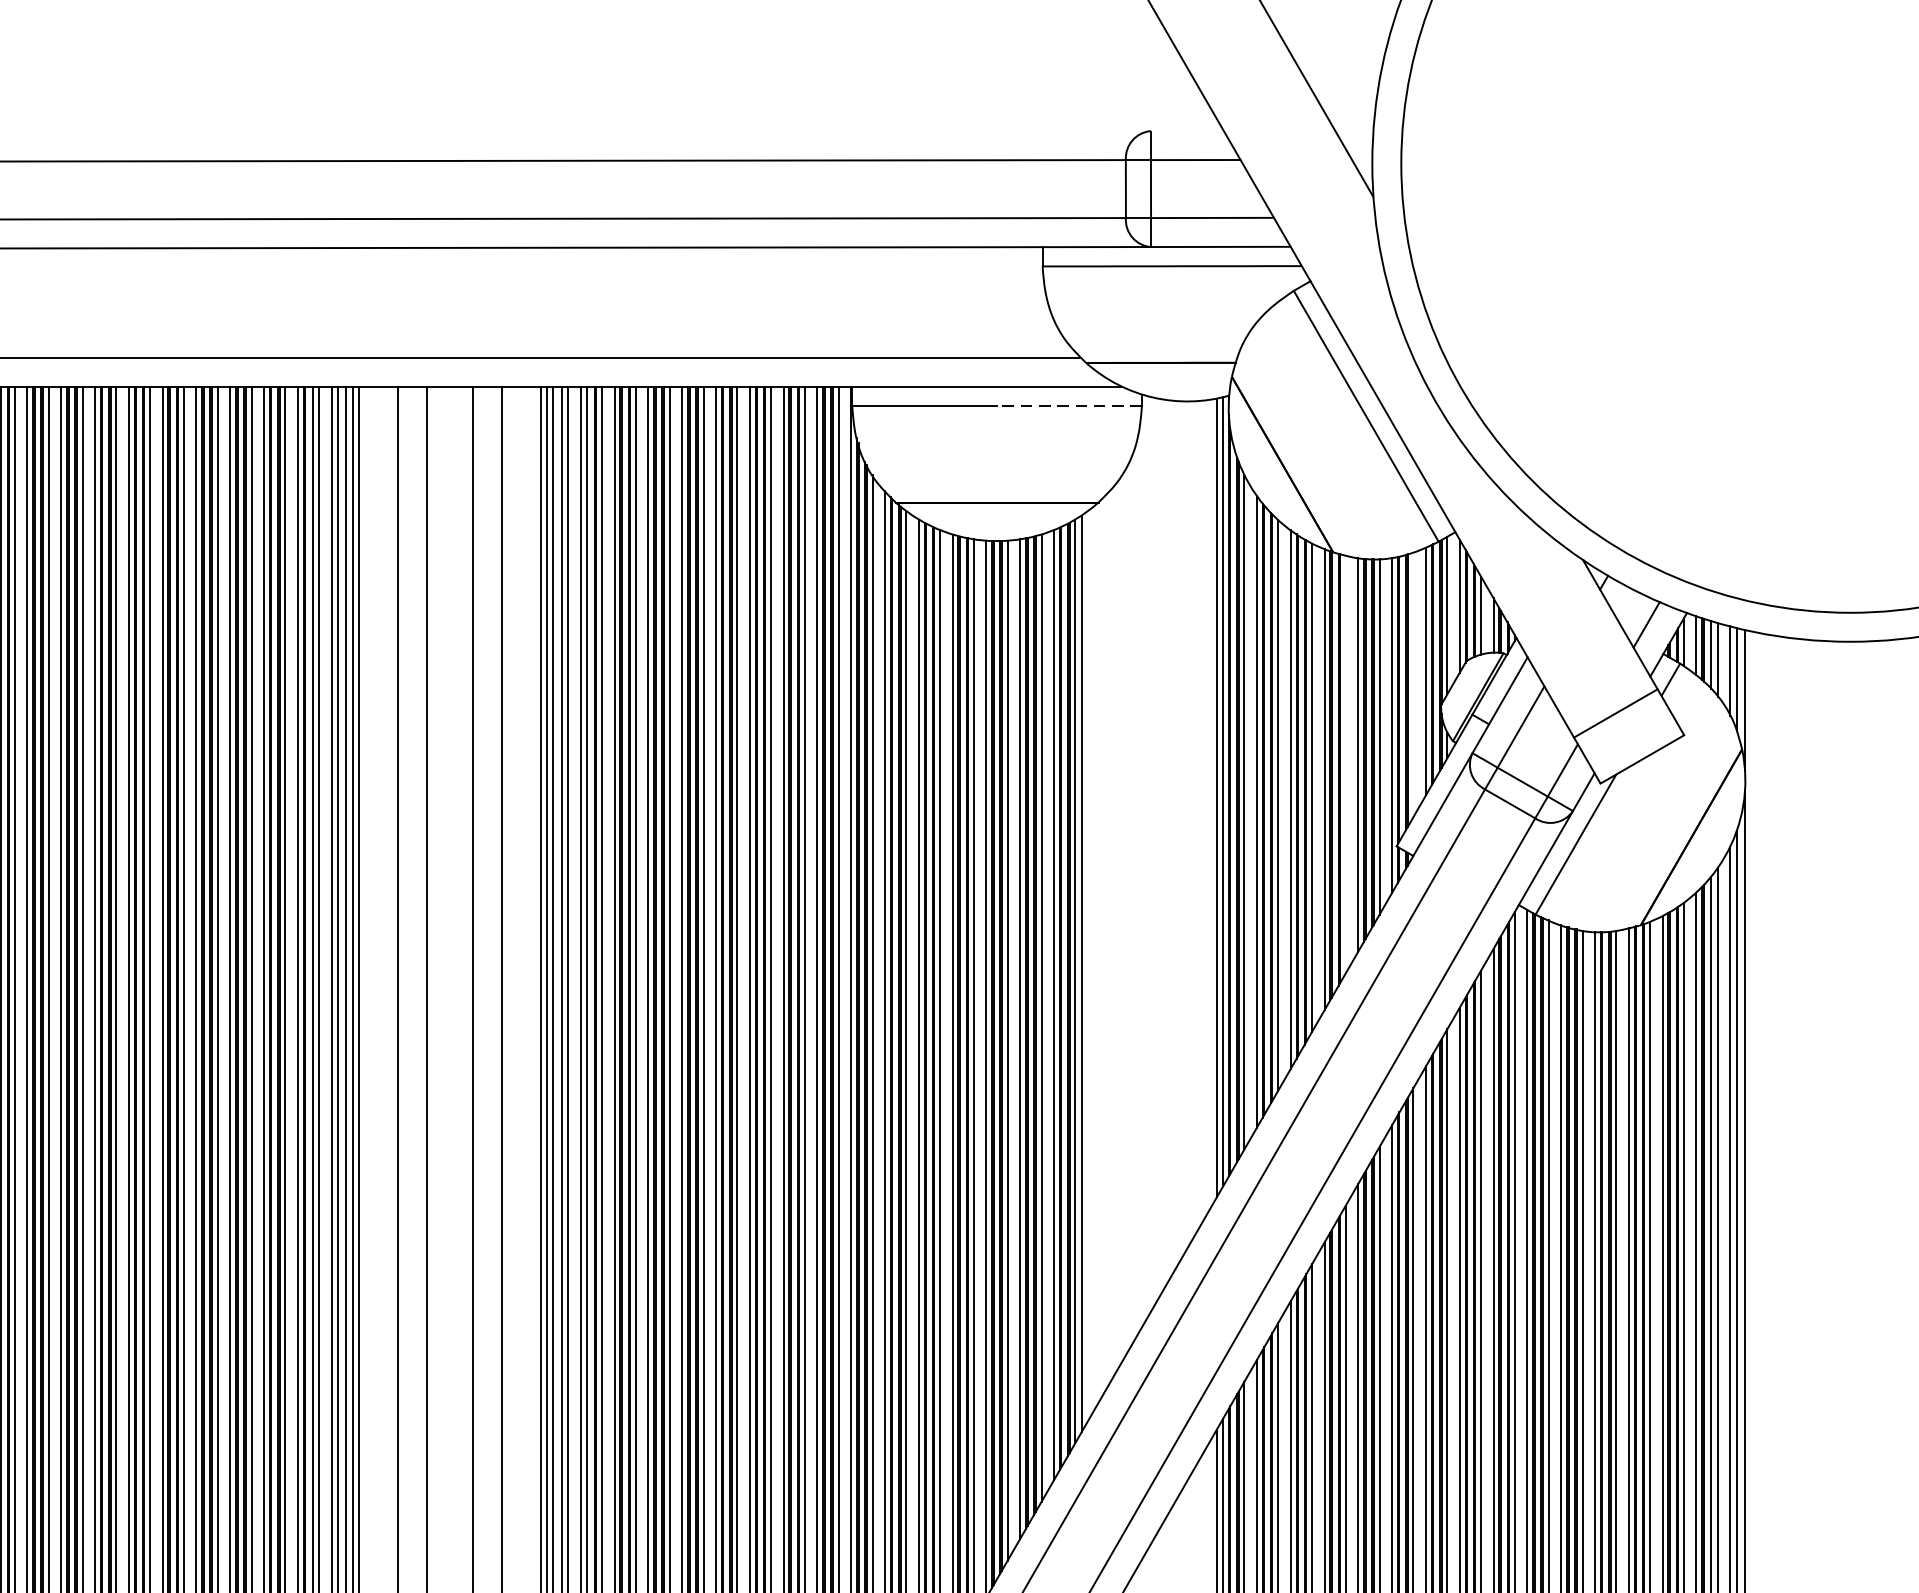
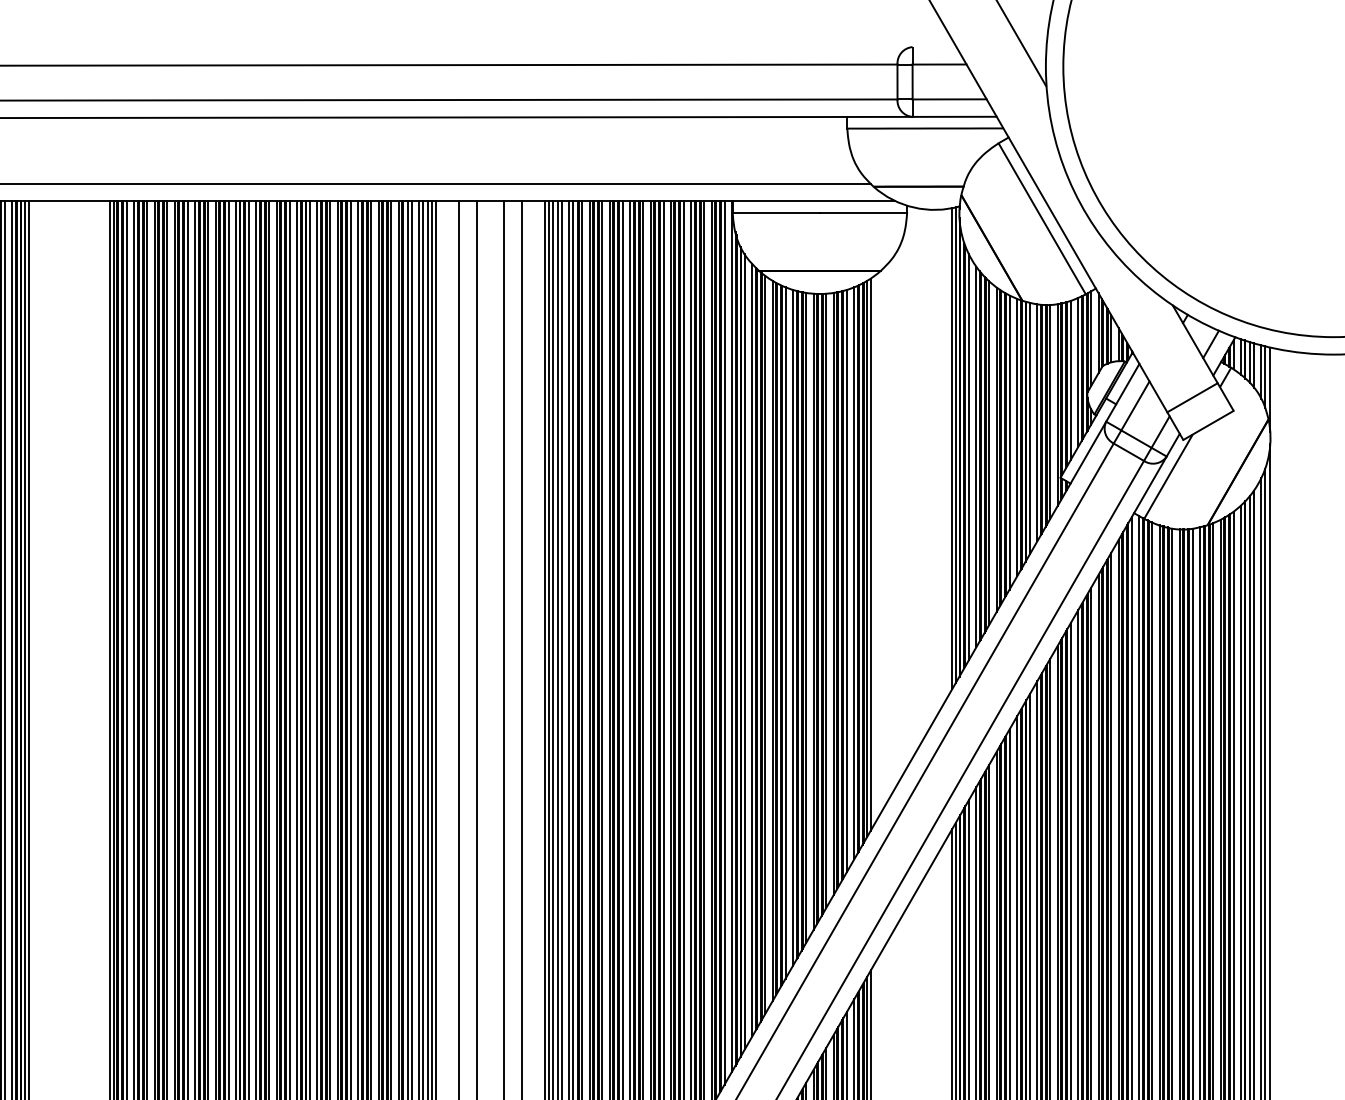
line: (1069, 405) -> (863, 212), dashed -> solid
line: (1413, 684) -> (1070, 380), added
line: (1345, 764) -> (1029, 428), added

